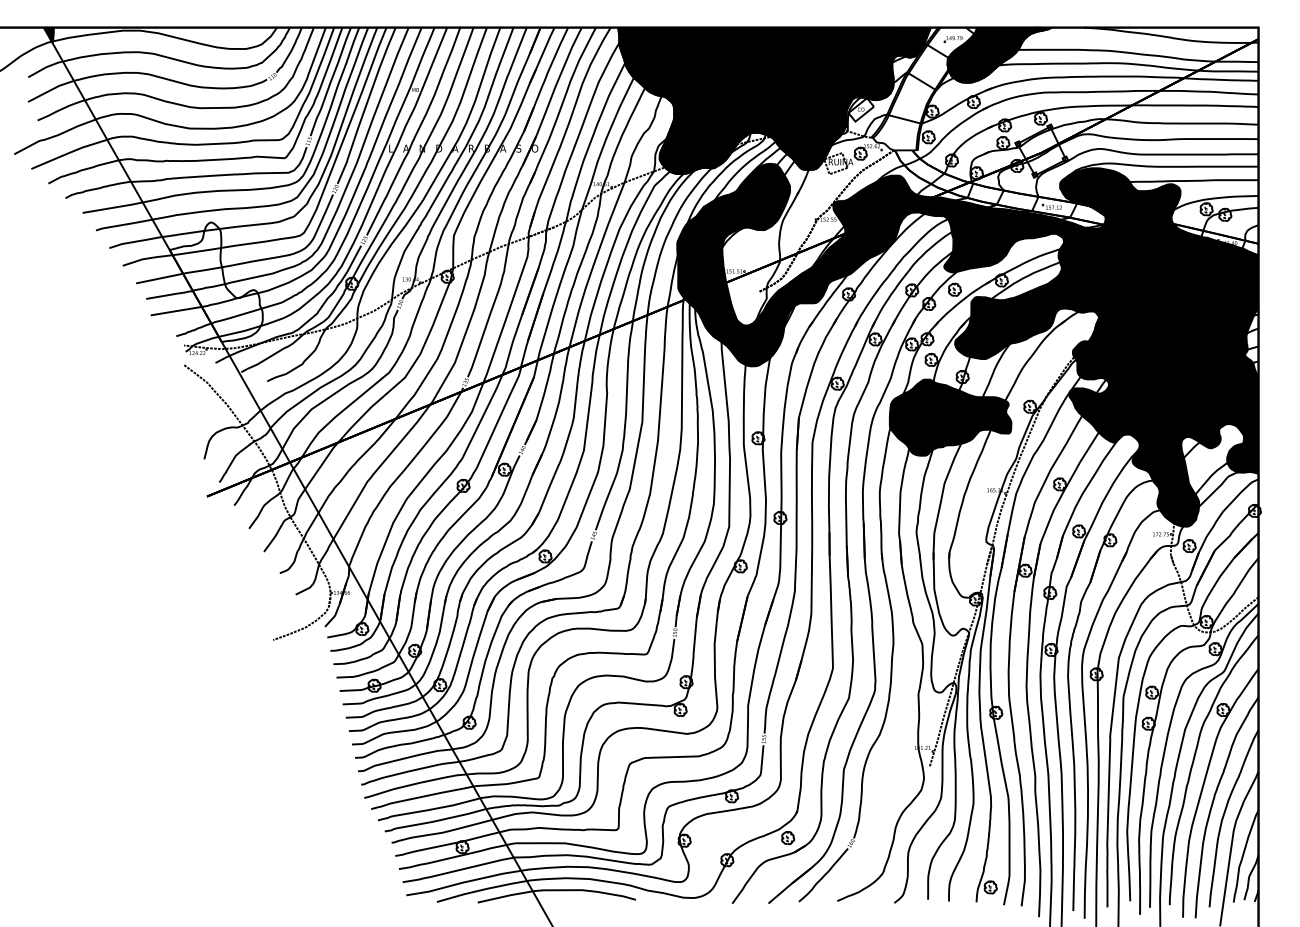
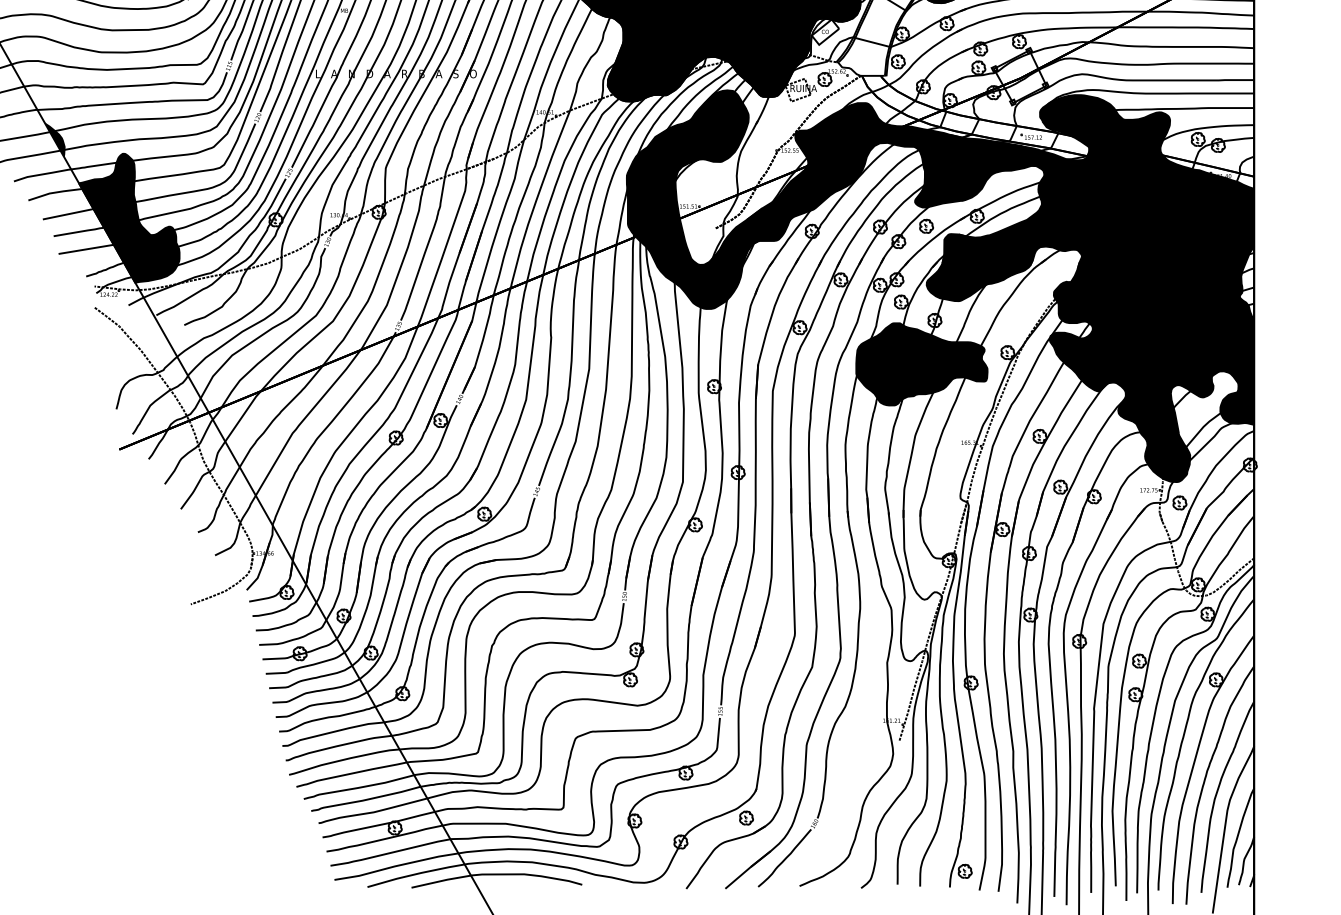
fill: (147, 209) -> (55, 139), added
fill: (215, 282) -> (128, 218), added

